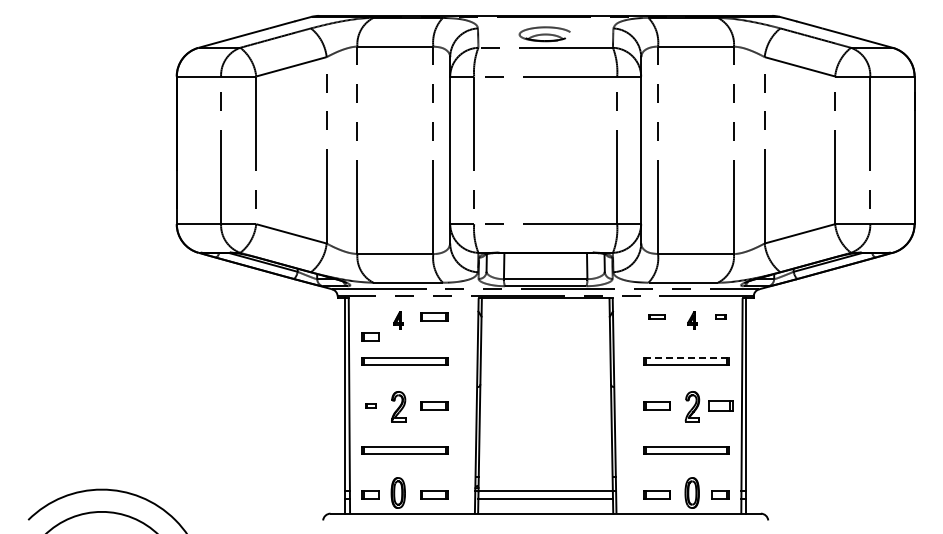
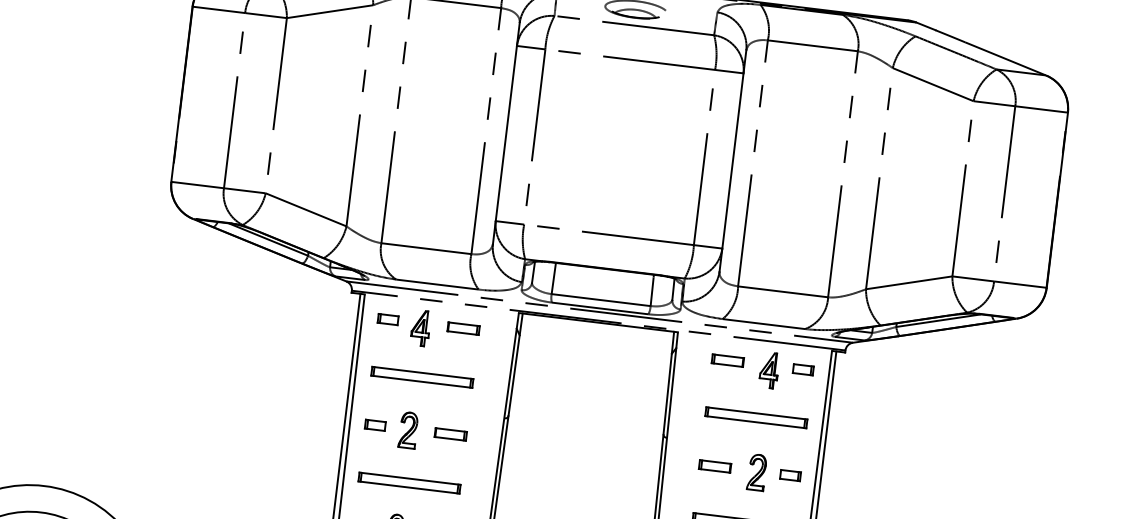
part: (656, 316) -> (727, 360), size x1.67
part: (720, 316) -> (803, 369), size x1.67
part: (398, 320) -> (420, 327), size x1.67
part: (692, 320) -> (769, 370), size x1.67
part: (370, 336) -> (387, 319), moved
line: (686, 357) -> (756, 413), dashed -> solid
part: (370, 405) -> (375, 424), size x1.67
part: (720, 405) -> (790, 475), size x0.71

